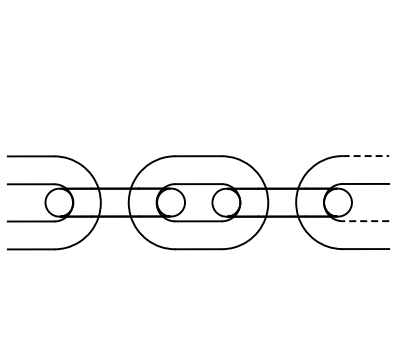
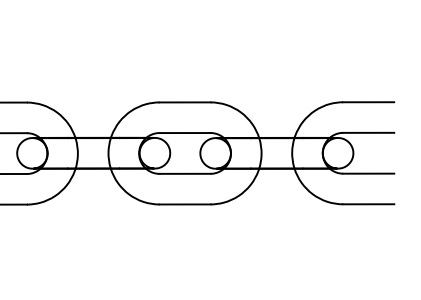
line: (366, 156) -> (369, 102), dashed -> solid
line: (365, 221) -> (368, 174), dashed -> solid

